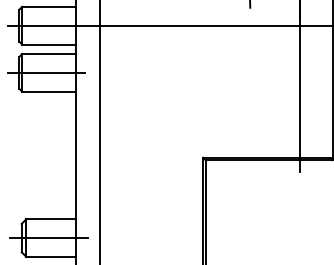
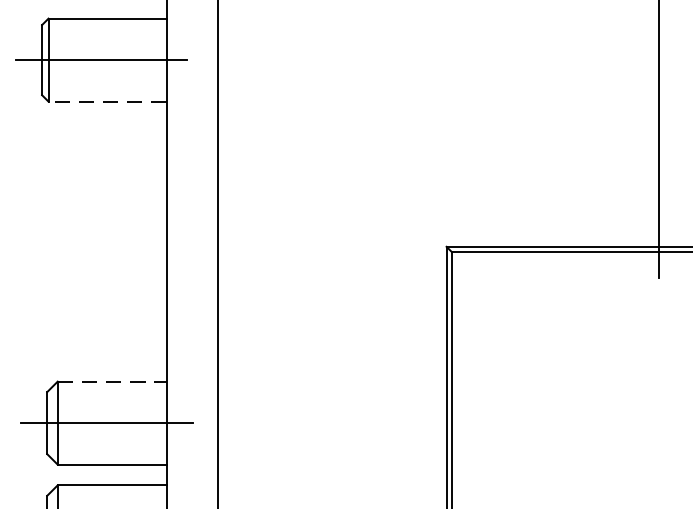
line: (49, 91) -> (108, 101), solid -> dashed
line: (51, 219) -> (112, 382), solid -> dashed

